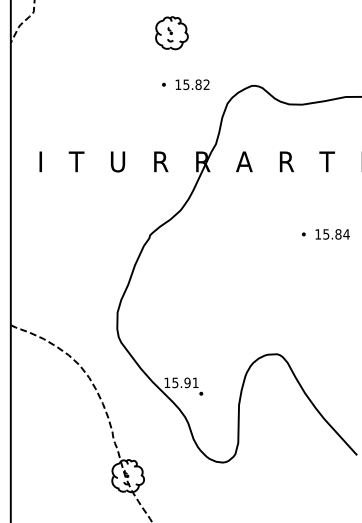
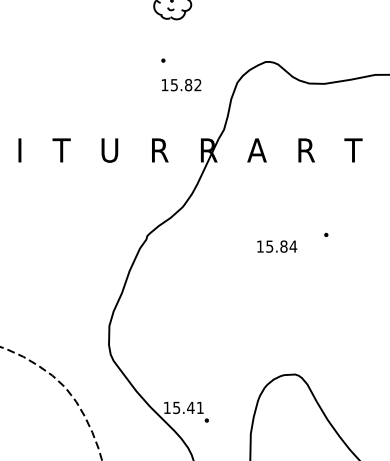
text: (192, 84) -> (181, 84), moved
text: (332, 234) -> (276, 246), moved
text: (187, 382) -> (190, 407), 15.91 -> 15.41

